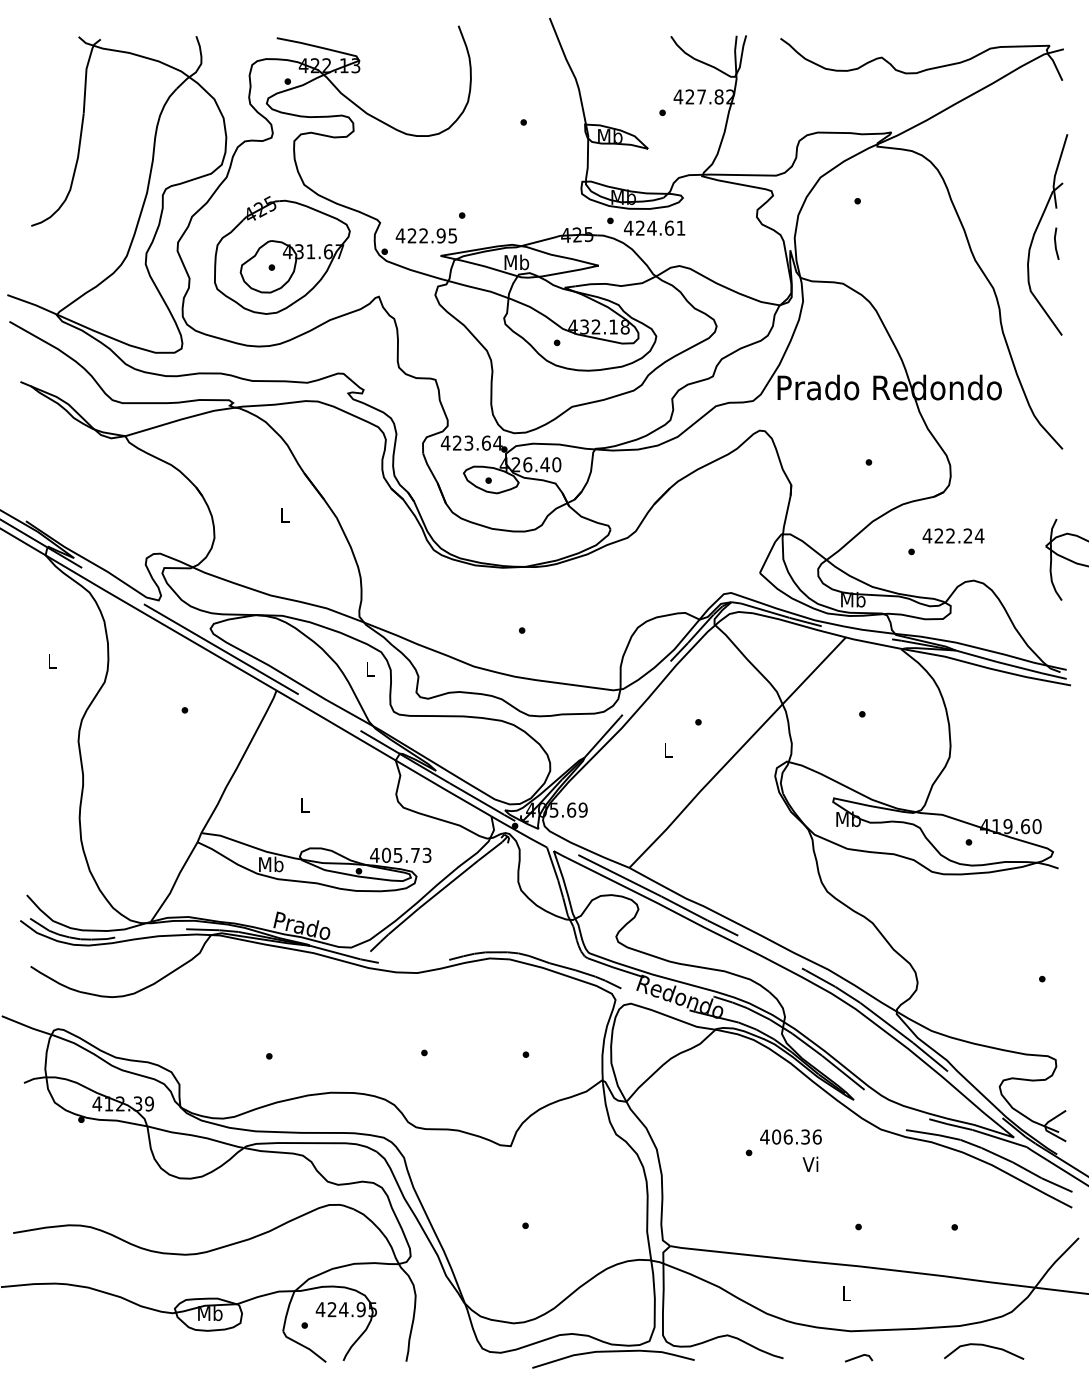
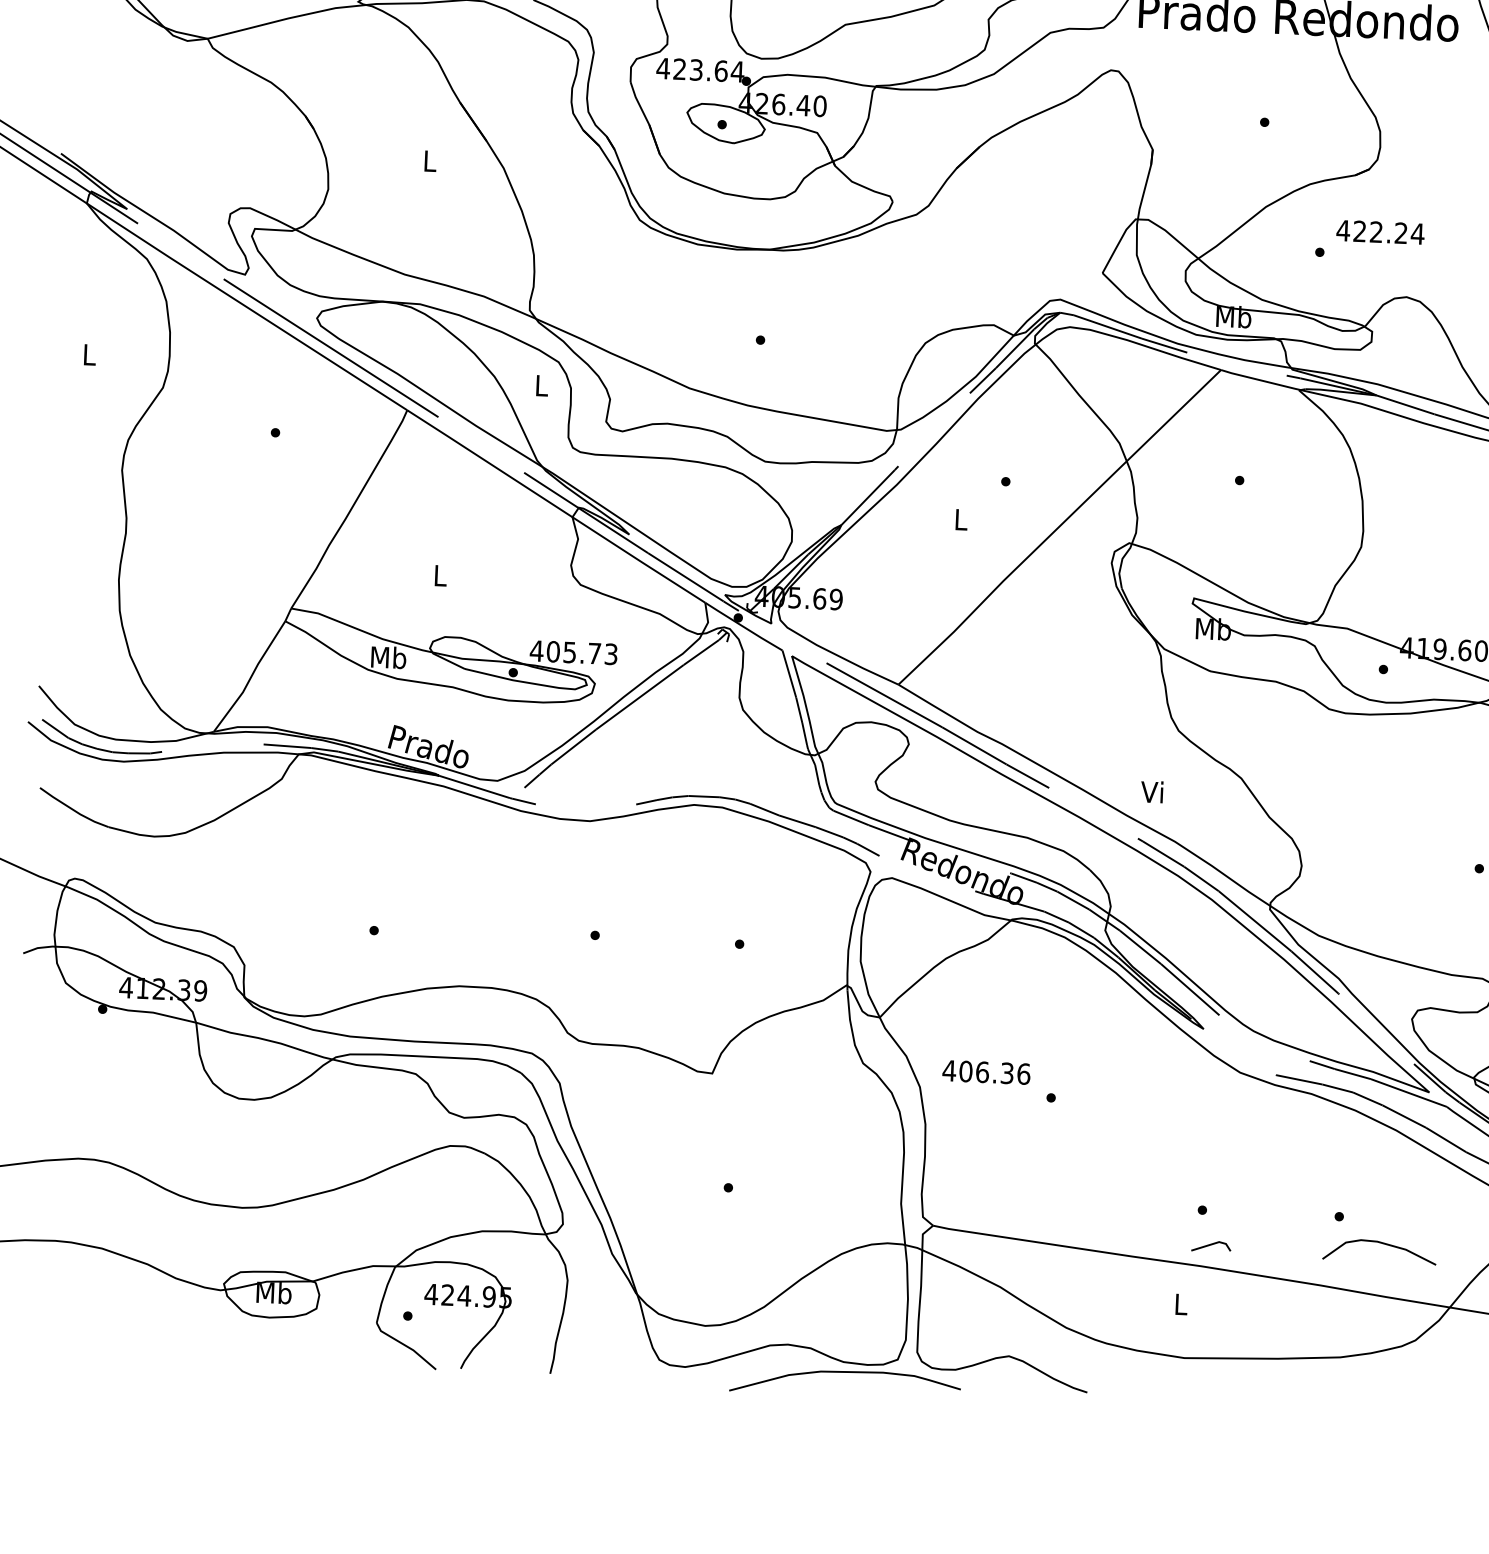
text: (790, 1136) -> (985, 1071), moved
text: (810, 1163) -> (1152, 790), moved
curve: (984, 1346) -> (1380, 1244), moved
line: (859, 1357) -> (1212, 1245), moved

